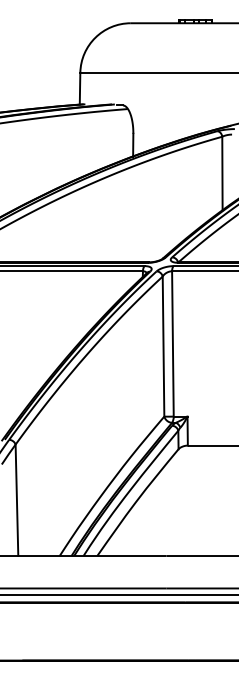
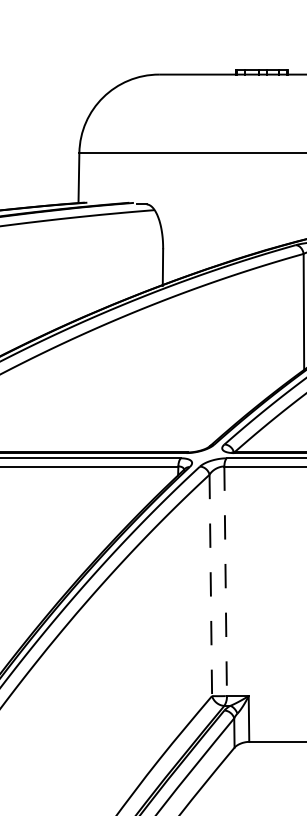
line: (172, 343) -> (224, 580), solid -> dashed
line: (163, 347) -> (210, 586), solid -> dashed

